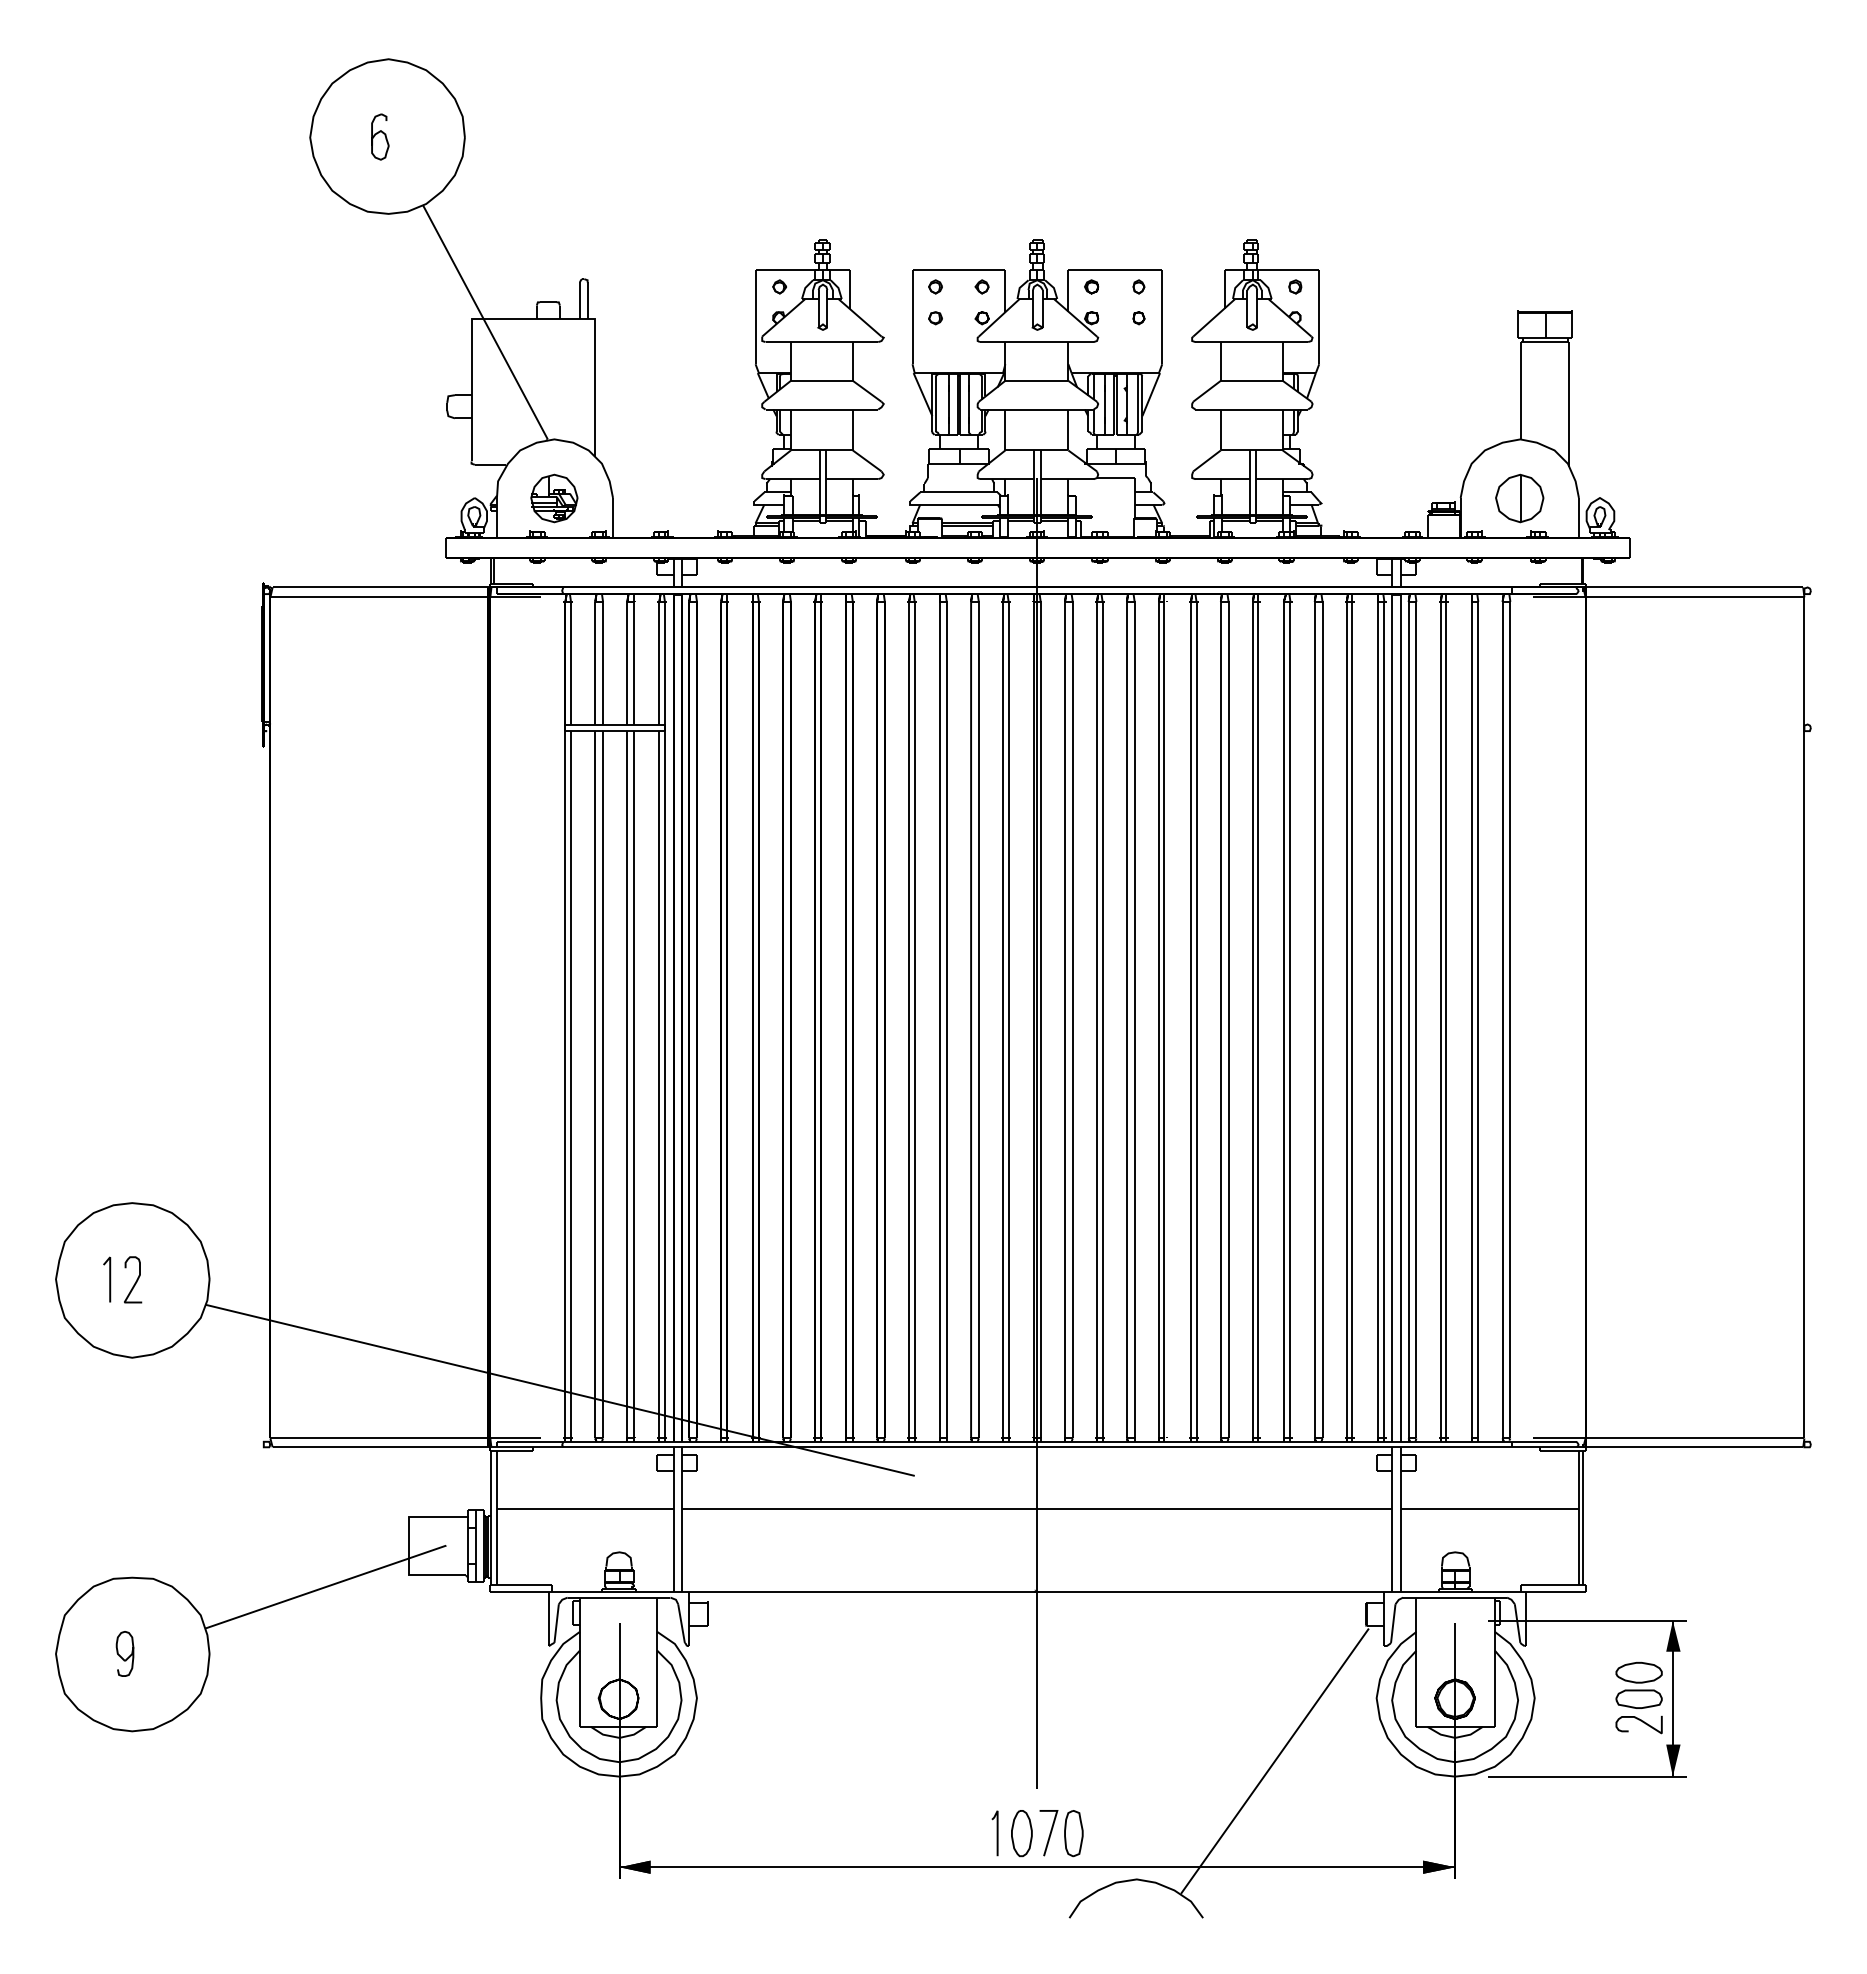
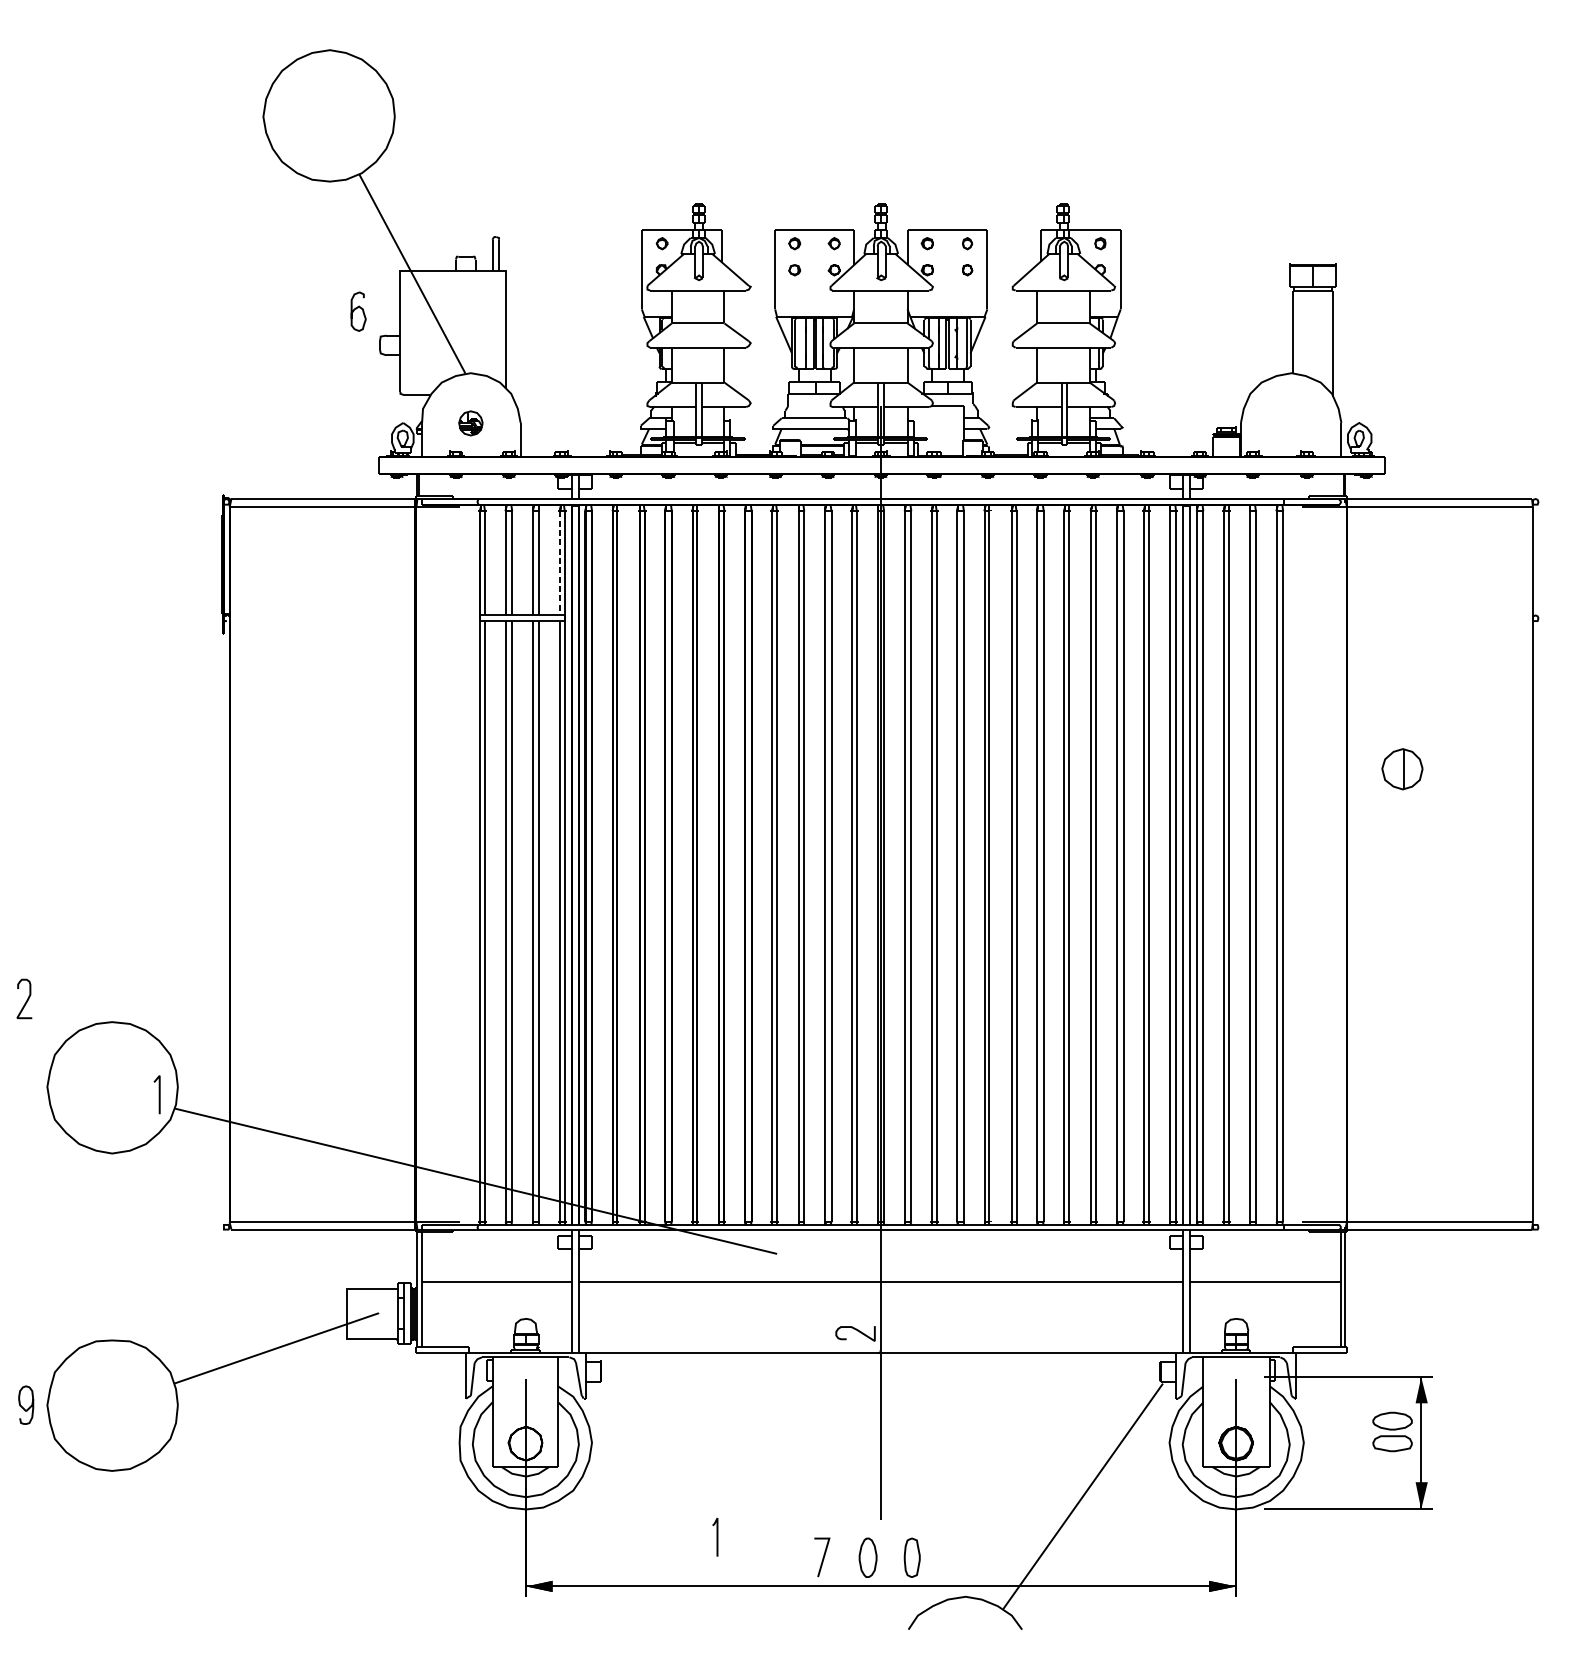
curve: (378, 133) -> (357, 308), moved
part: (554, 498) -> (470, 423), size x0.6
part: (1519, 498) -> (1402, 769), moved
line: (659, 663) -> (560, 563), solid -> dashed
line: (109, 1279) -> (159, 1094), moved
curve: (135, 1281) -> (26, 1000), moved
curve: (121, 1656) -> (23, 1407), moved
curve: (1640, 1721) -> (856, 1330), moved
line: (996, 1833) -> (716, 1537), moved
line: (1049, 1833) -> (822, 1557), moved

